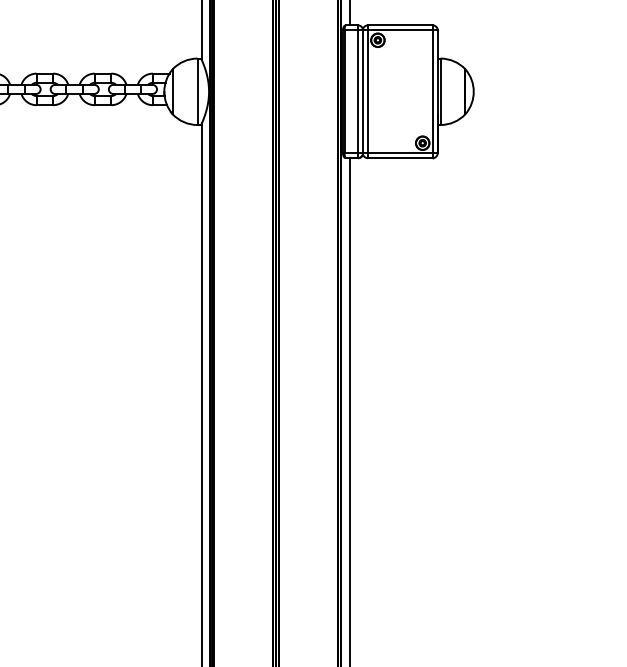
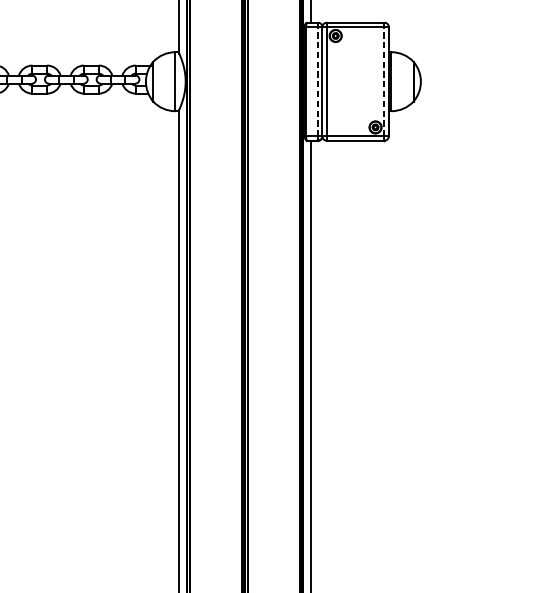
line: (358, 91) -> (318, 81), solid -> dashed
line: (432, 91) -> (384, 81), solid -> dashed

